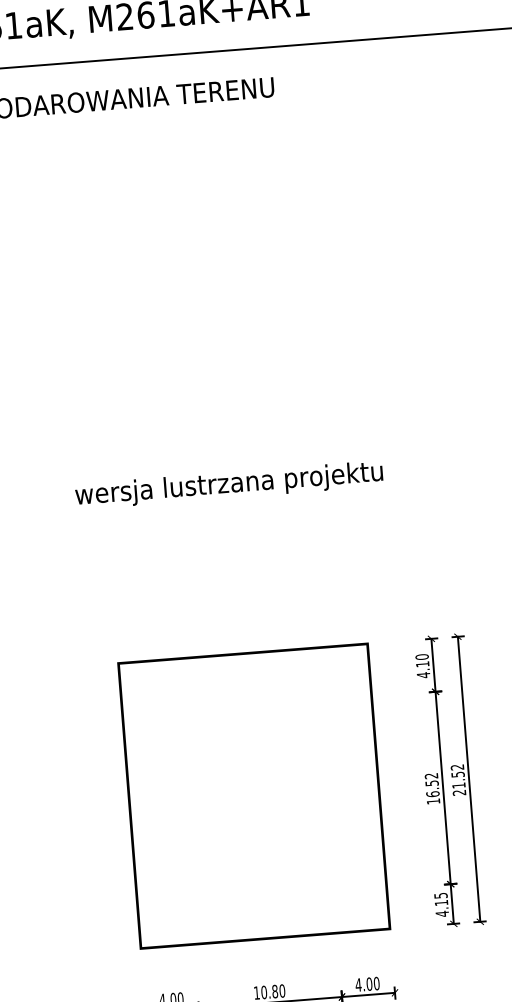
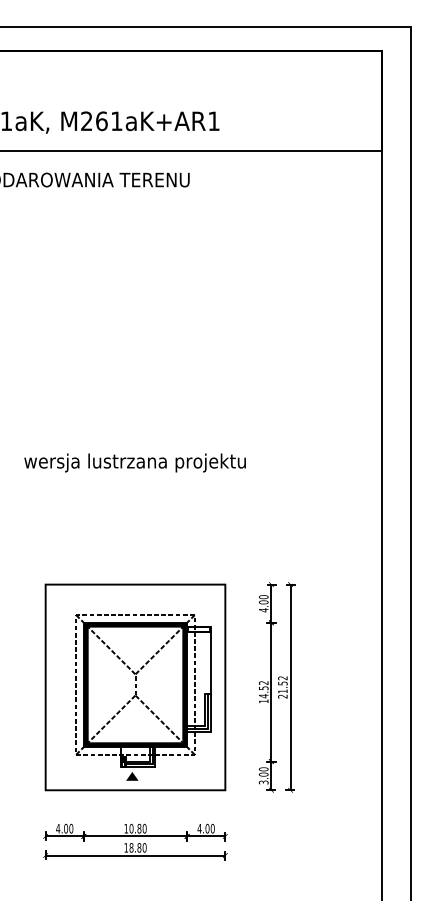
text: (422, 664) -> (263, 602), 4.10 -> 4.00
text: (432, 794) -> (263, 696), 16.52 -> 14.52
part: (266, 809) -> (143, 697), added
text: (441, 904) -> (263, 775), 4.15 -> 3.00

